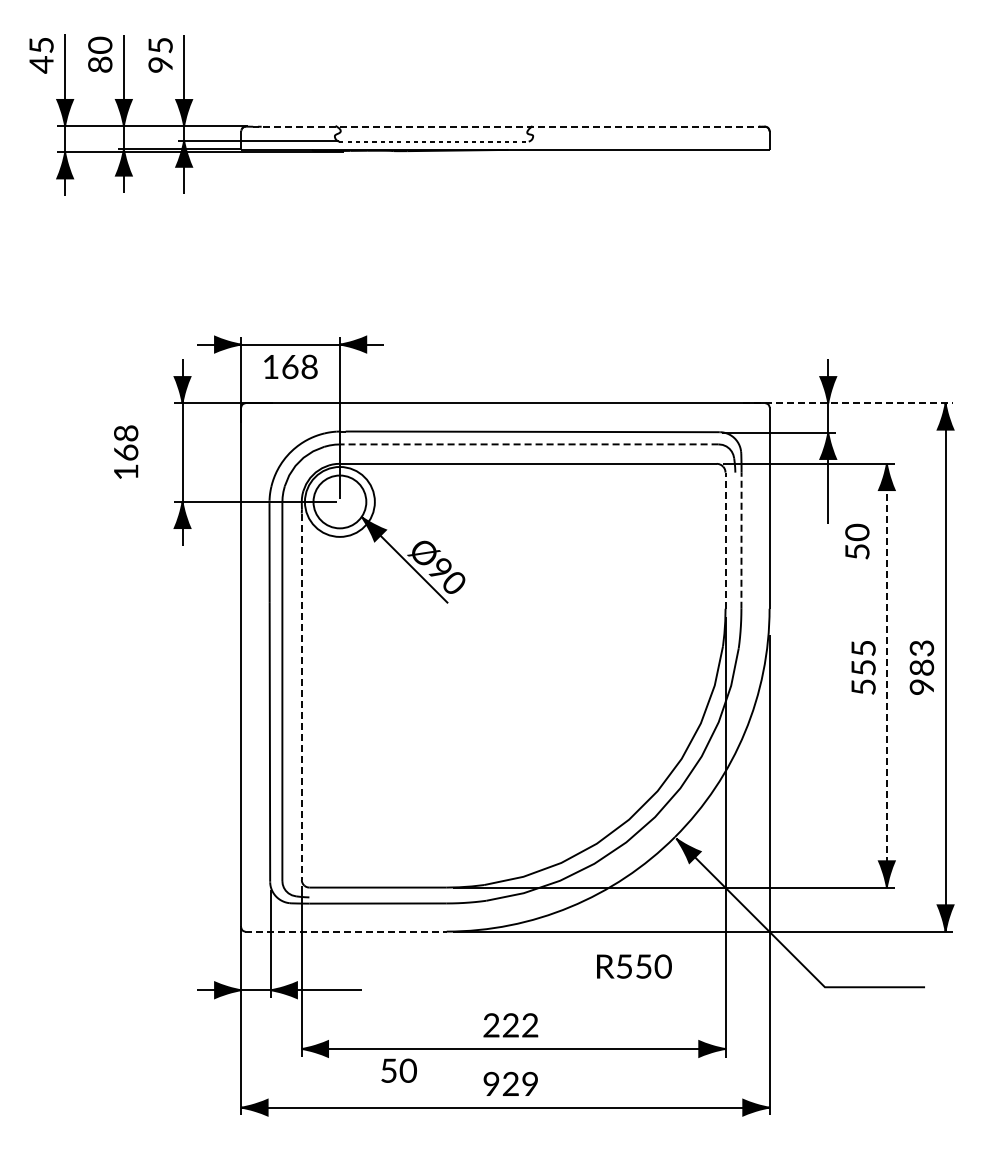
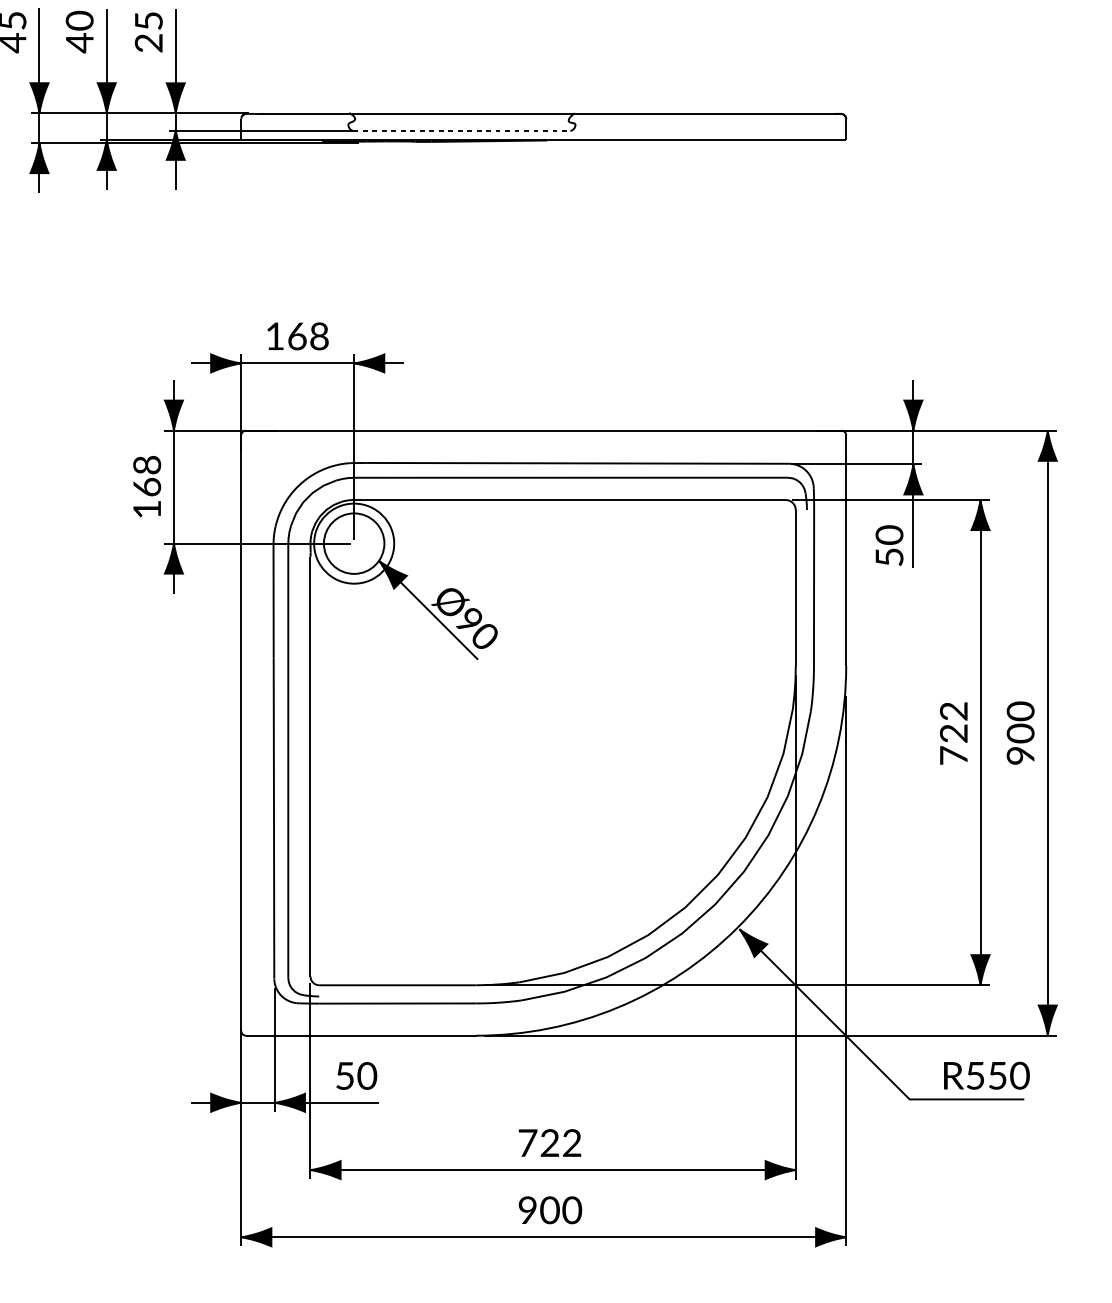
text: (100, 64) -> (79, 42), 80 -> 40
text: (160, 64) -> (148, 42), 95 -> 25
line: (509, 126) -> (548, 113), dashed -> solid
text: (290, 366) -> (297, 335), moved
line: (848, 403) -> (936, 430), dashed -> solid
line: (529, 444) -> (571, 477), dashed -> solid
text: (126, 451) -> (147, 485), moved
line: (725, 540) -> (795, 587), dashed -> solid
line: (741, 540) -> (814, 587), dashed -> solid
text: (857, 541) -> (889, 545), moved
text: (921, 657) -> (1020, 721), 983 -> 900
text: (863, 667) -> (953, 733), 555 -> 722
line: (886, 675) -> (980, 742), dashed -> solid
line: (301, 697) -> (310, 767), dashed -> solid
line: (346, 931) -> (361, 1035), dashed -> solid
text: (634, 966) -> (986, 1075), moved
text: (491, 1025) -> (527, 1143), 222 -> 722
text: (398, 1070) -> (355, 1075), moved
text: (520, 1084) -> (560, 1210), 929 -> 900

